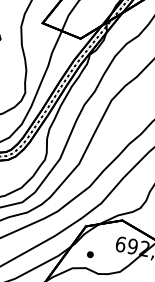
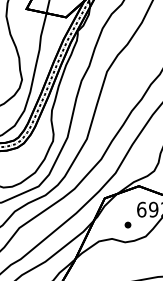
part: (89, 254) -> (127, 224), moved

